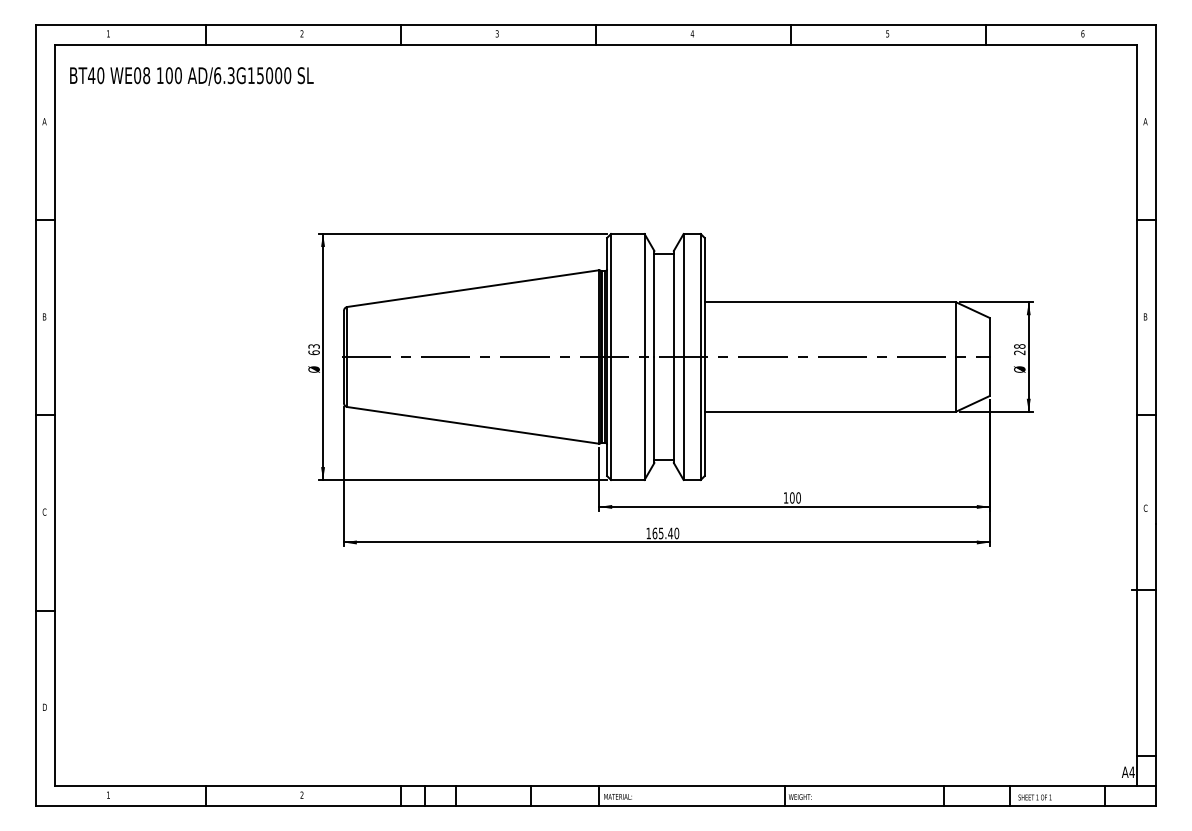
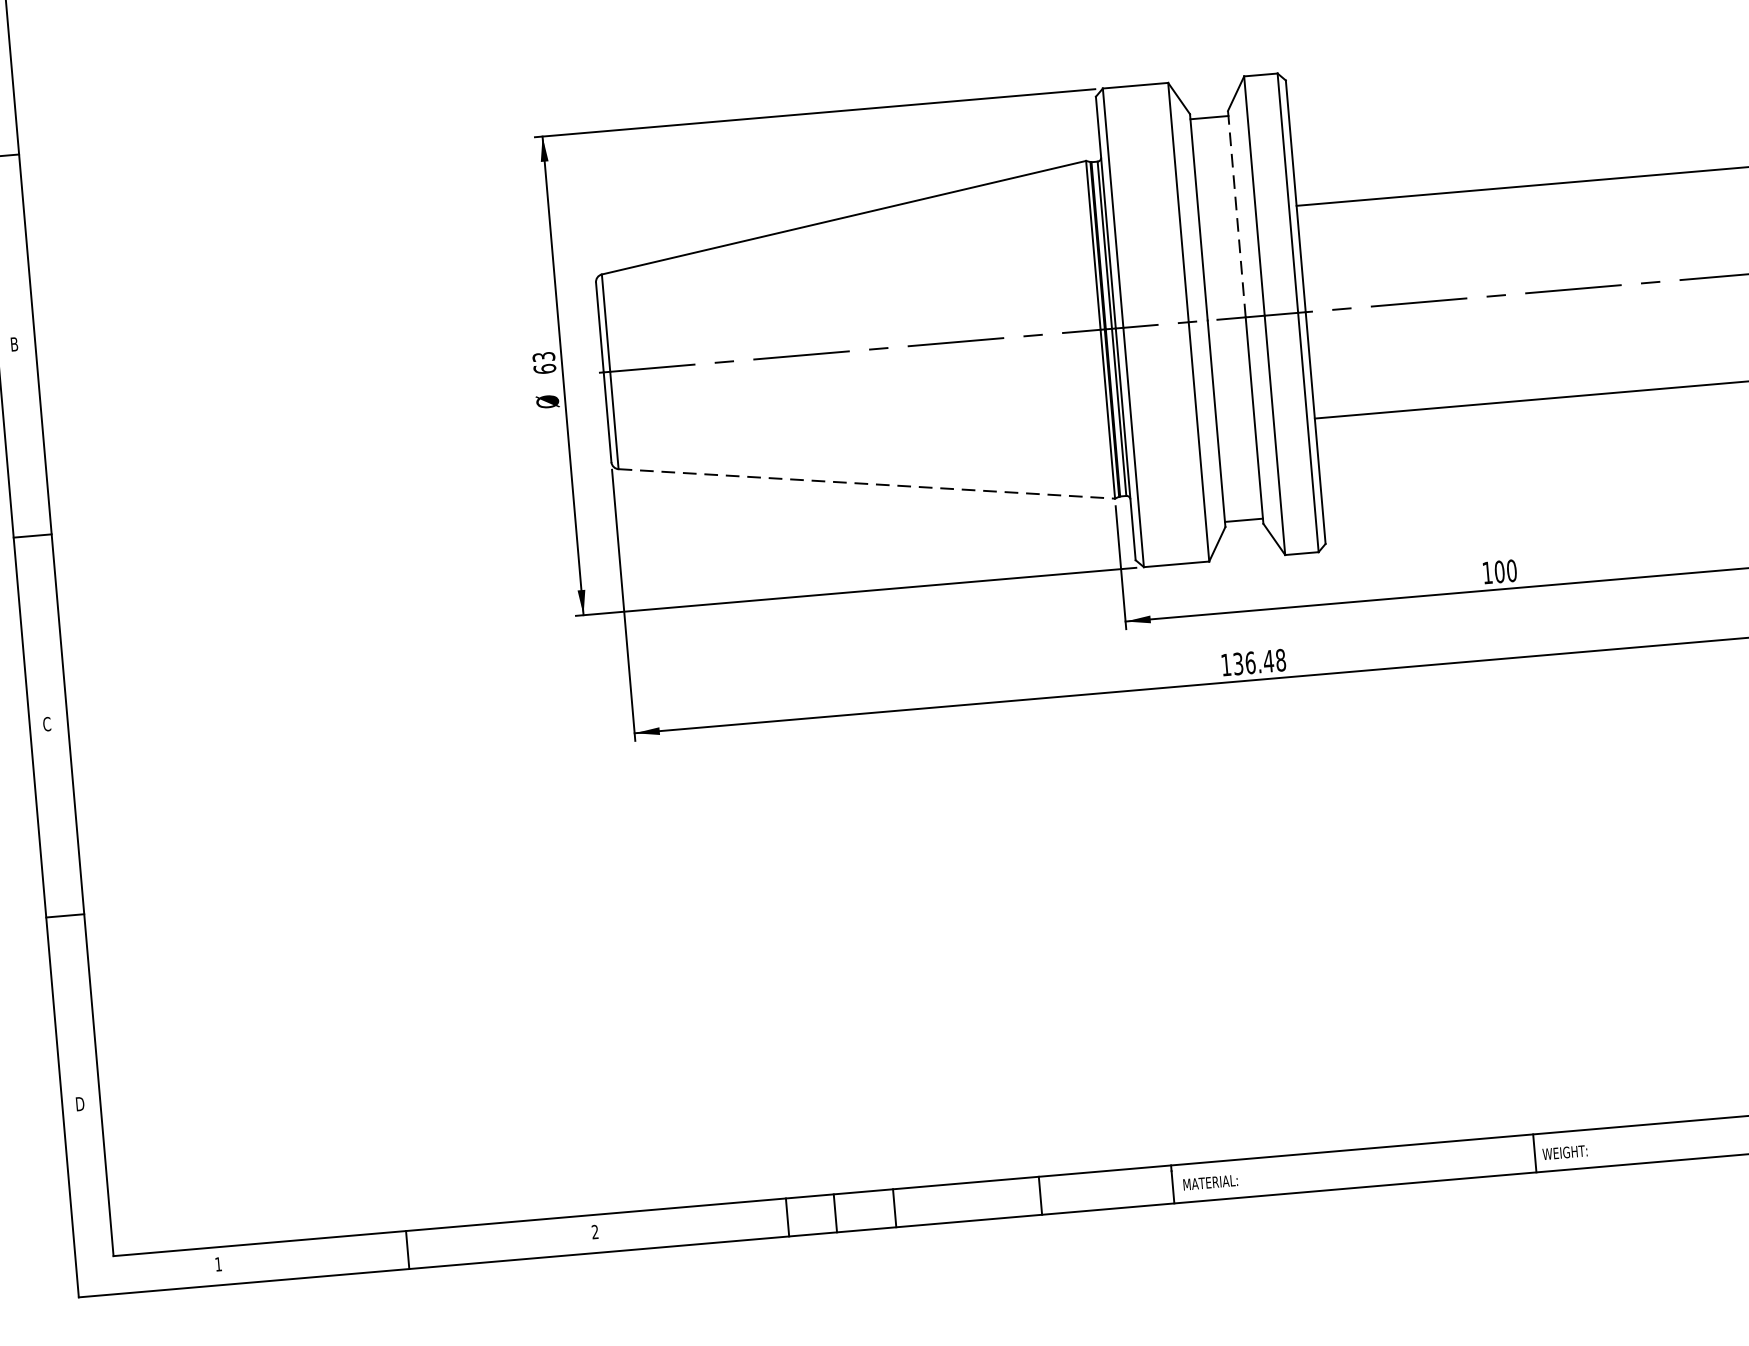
line: (673, 303) -> (1236, 213), solid -> dashed
line: (473, 425) -> (867, 484), solid -> dashed
text: (665, 533) -> (1258, 662), 165.40 -> 136.48

